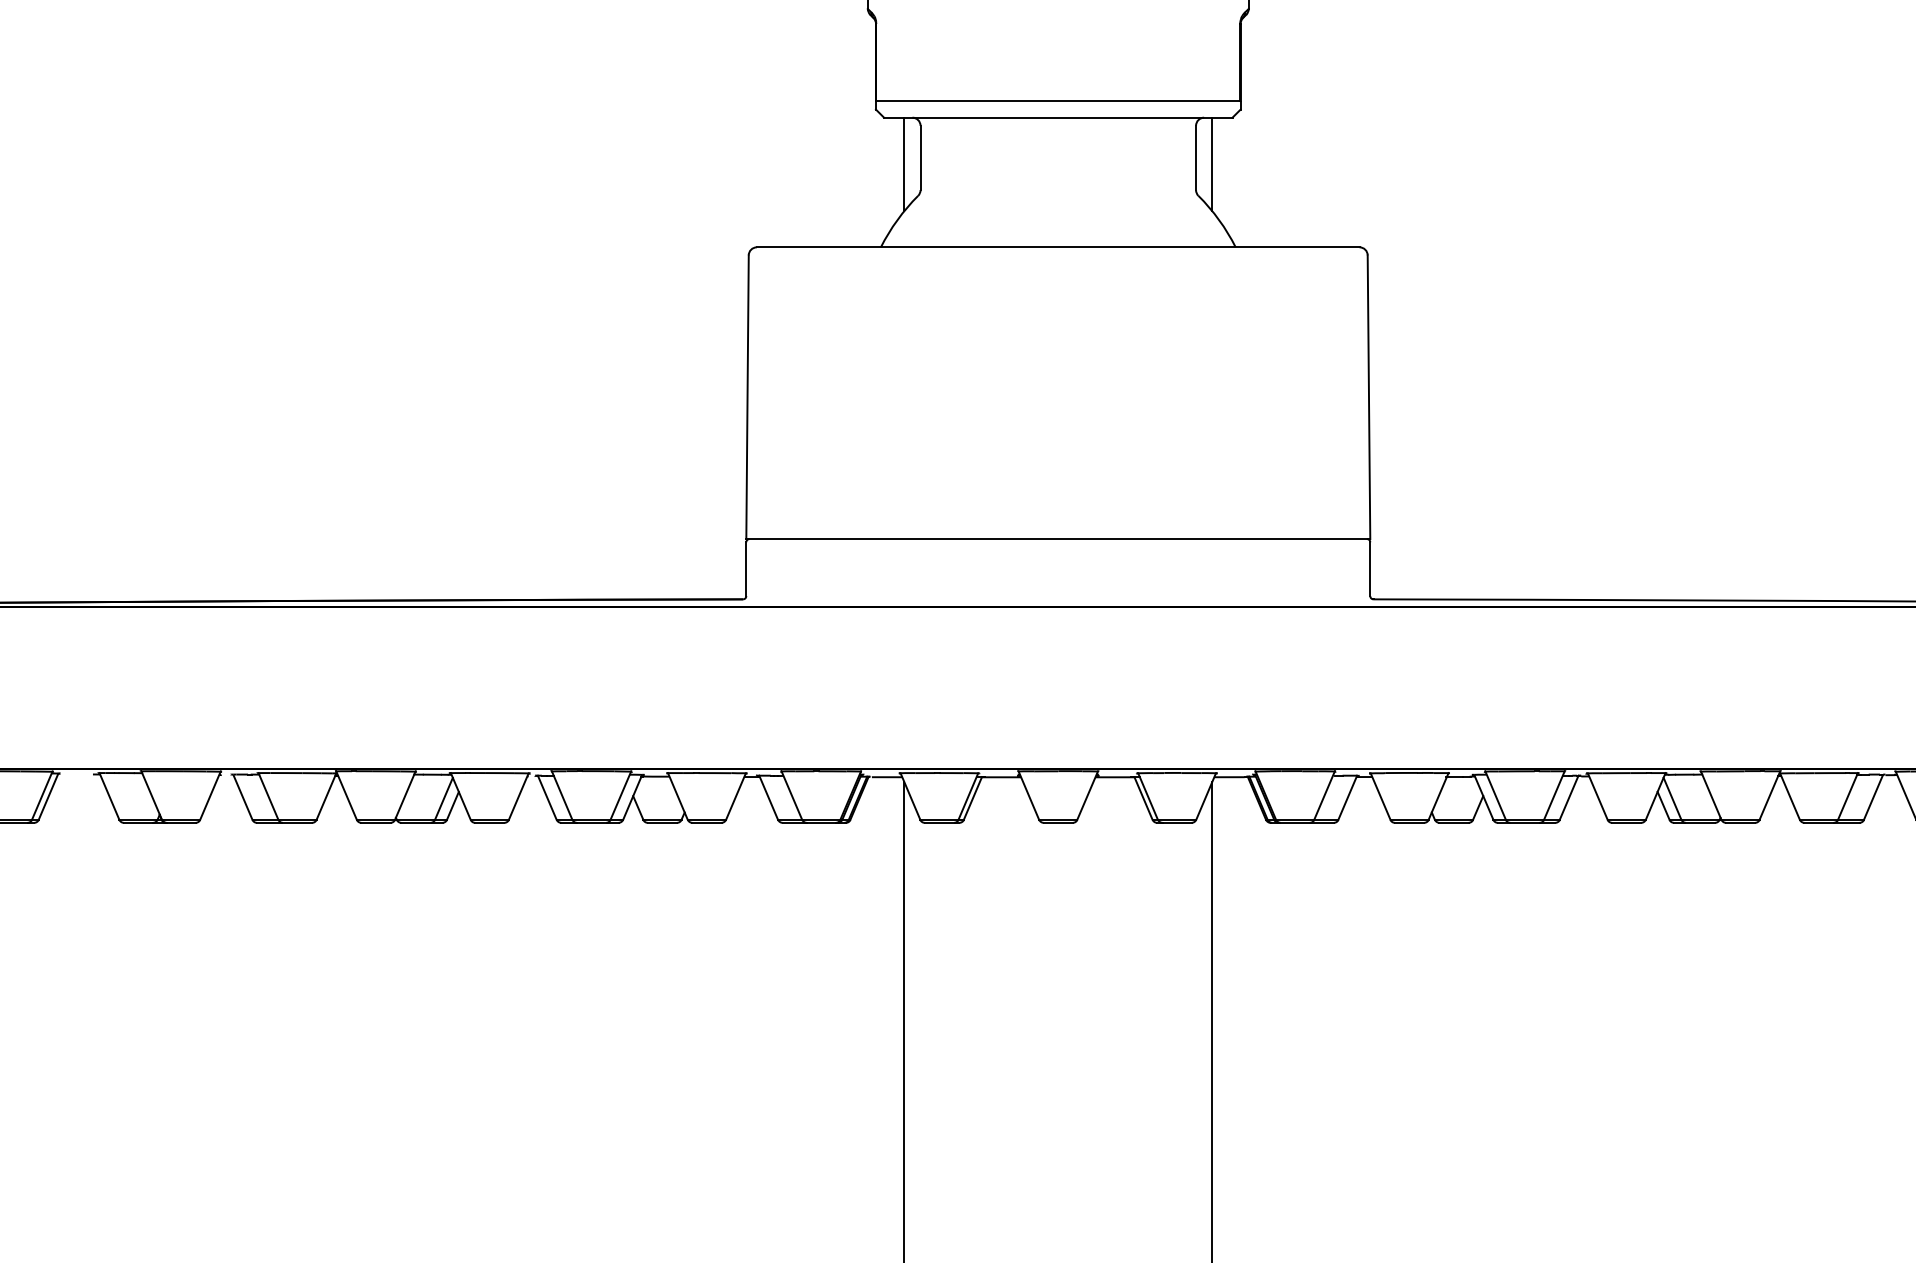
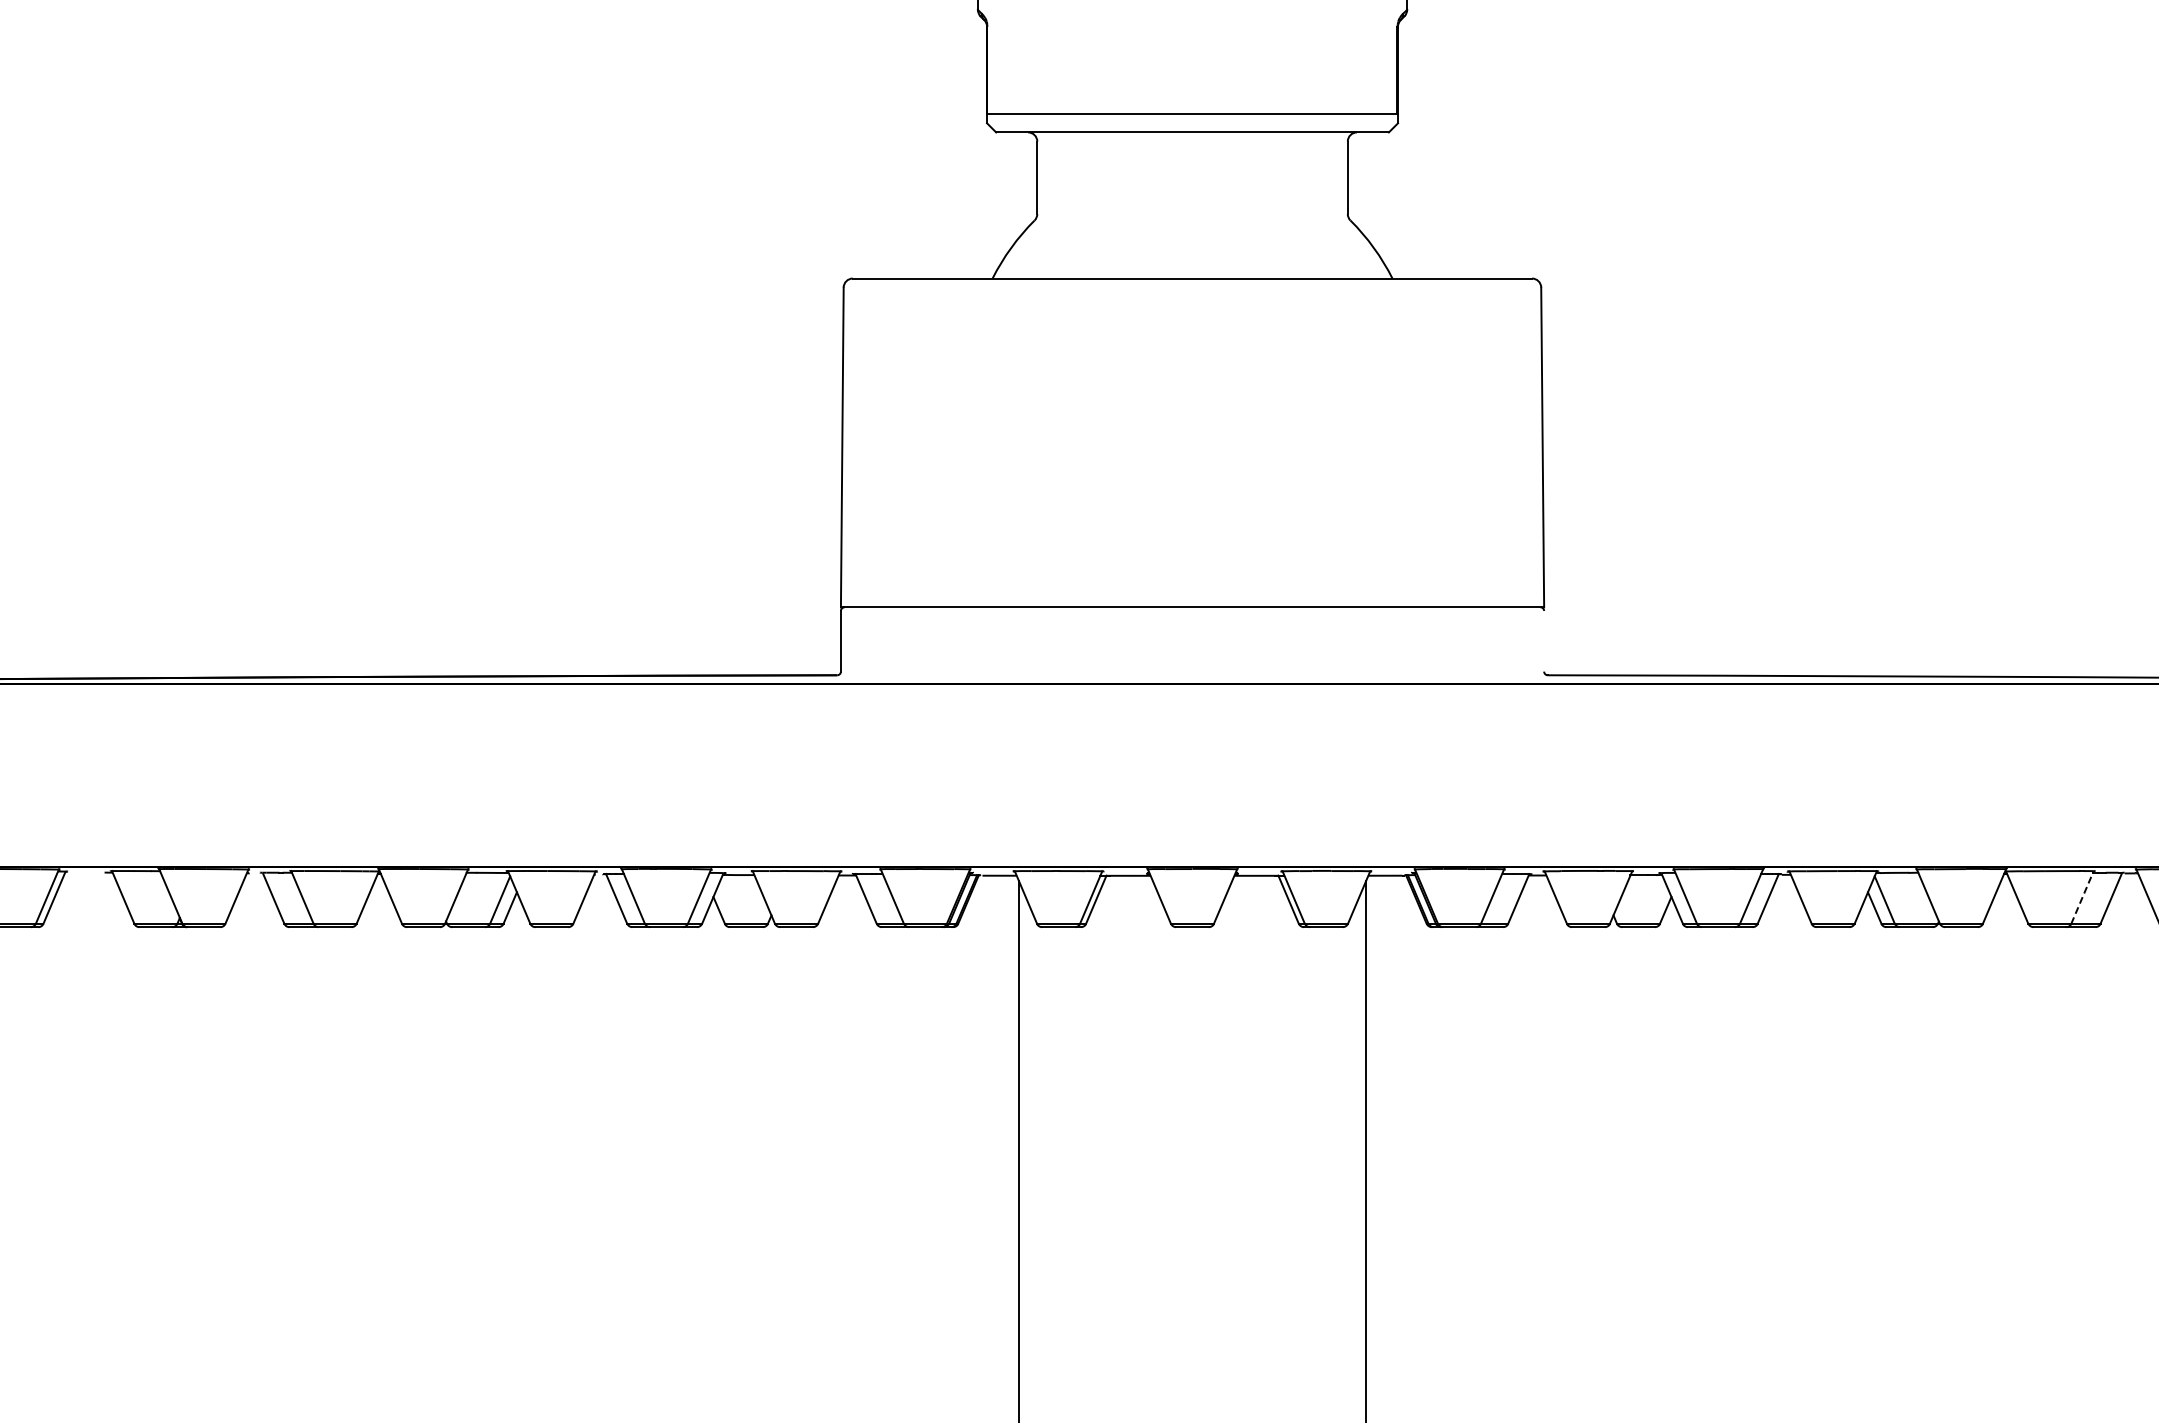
line: (904, 163) -> (1019, 184), removed
line: (1212, 163) -> (1366, 184), removed
line: (1370, 568) -> (1544, 640), removed
line: (1847, 796) -> (2082, 897), solid -> dashed

